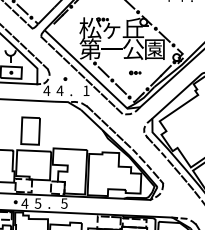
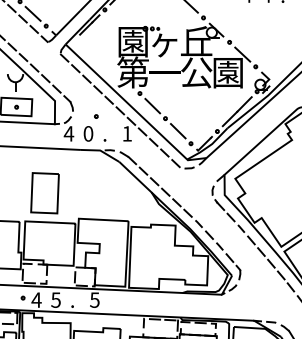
text: (90, 27) -> (133, 40), 松 -> 園
part: (135, 72) -> (199, 106), removed
text: (59, 90) -> (87, 133), 4 -> 0

